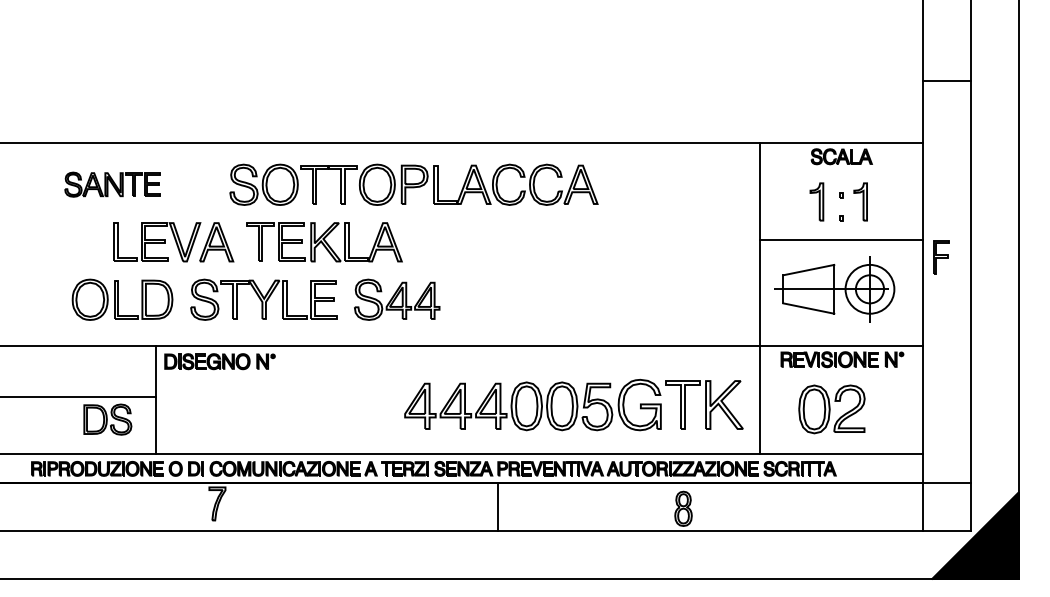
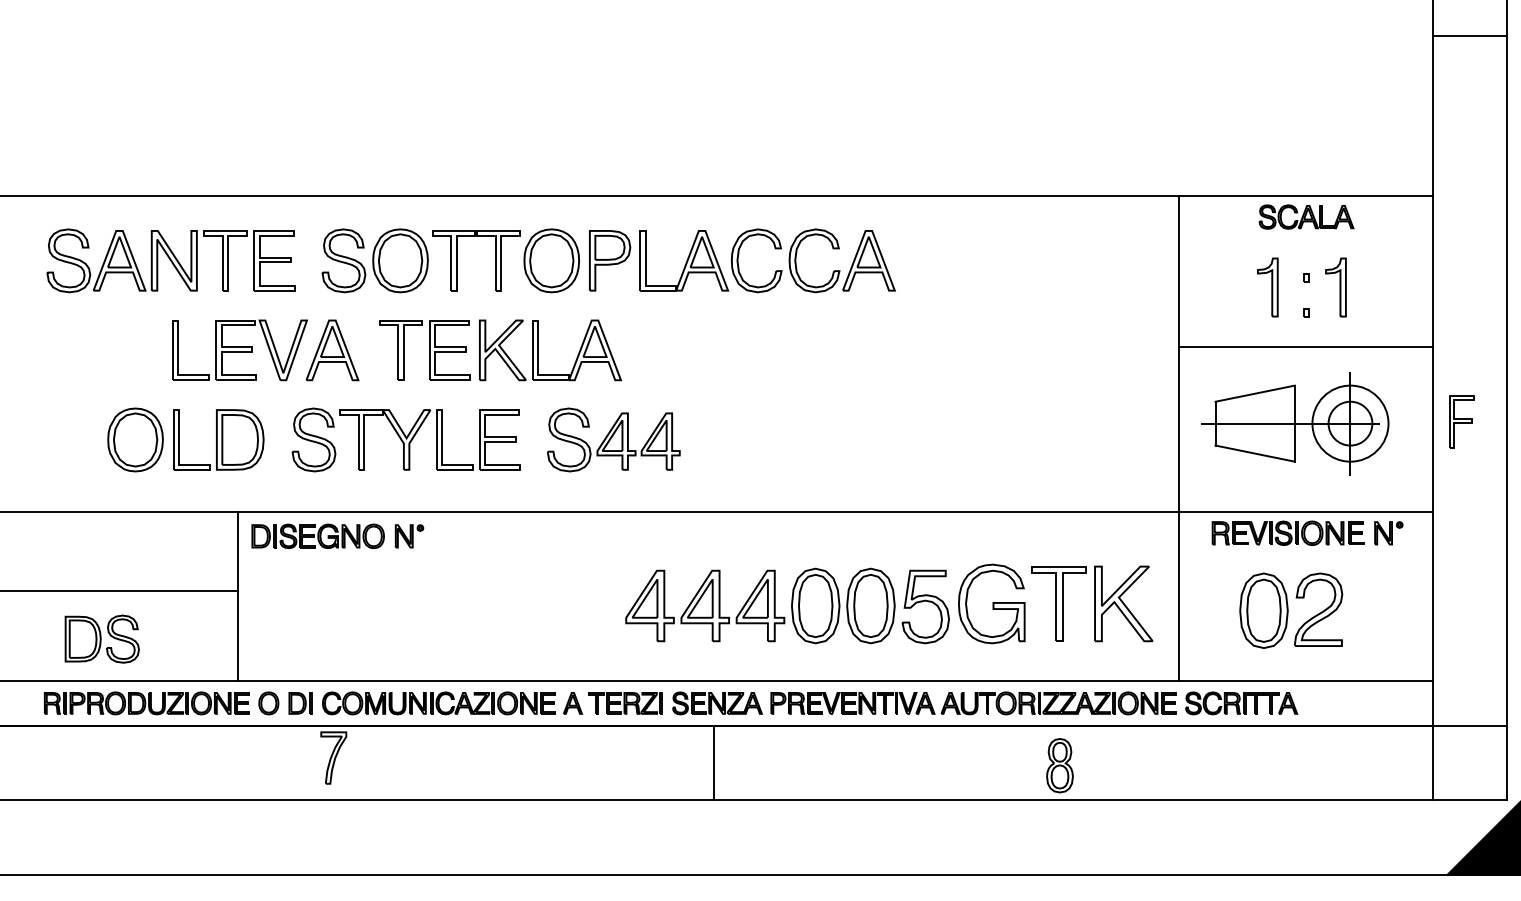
line: (946, 80) -> (1469, 35), moved
part: (112, 184) -> (170, 260), size x1.67
part: (413, 184) -> (608, 260), moved
part: (941, 257) -> (1461, 422), moved
part: (107, 419) -> (101, 638), moved
line: (497, 506) -> (714, 762), moved

